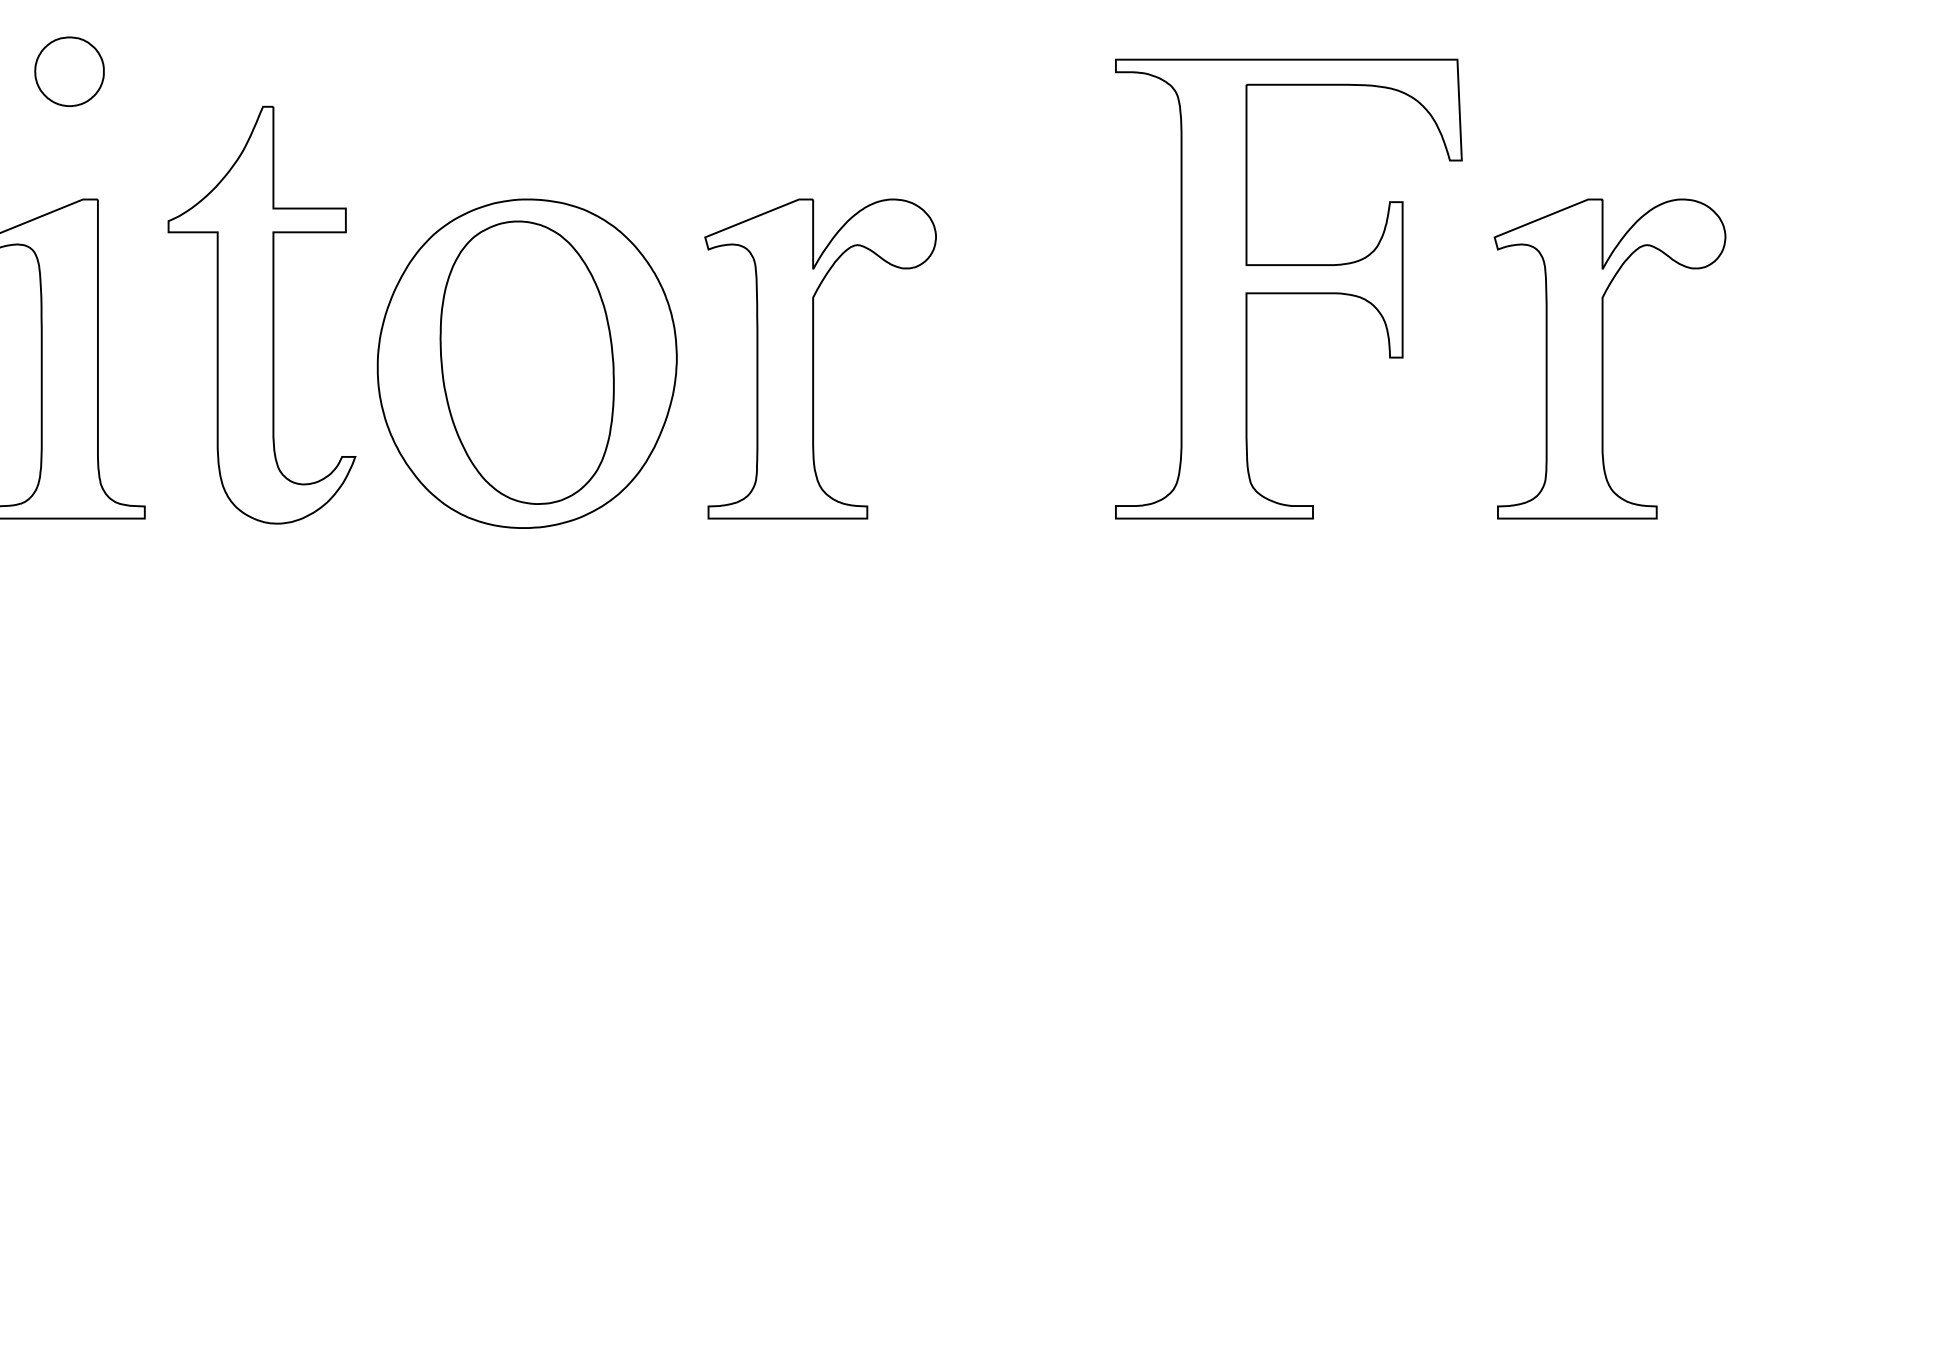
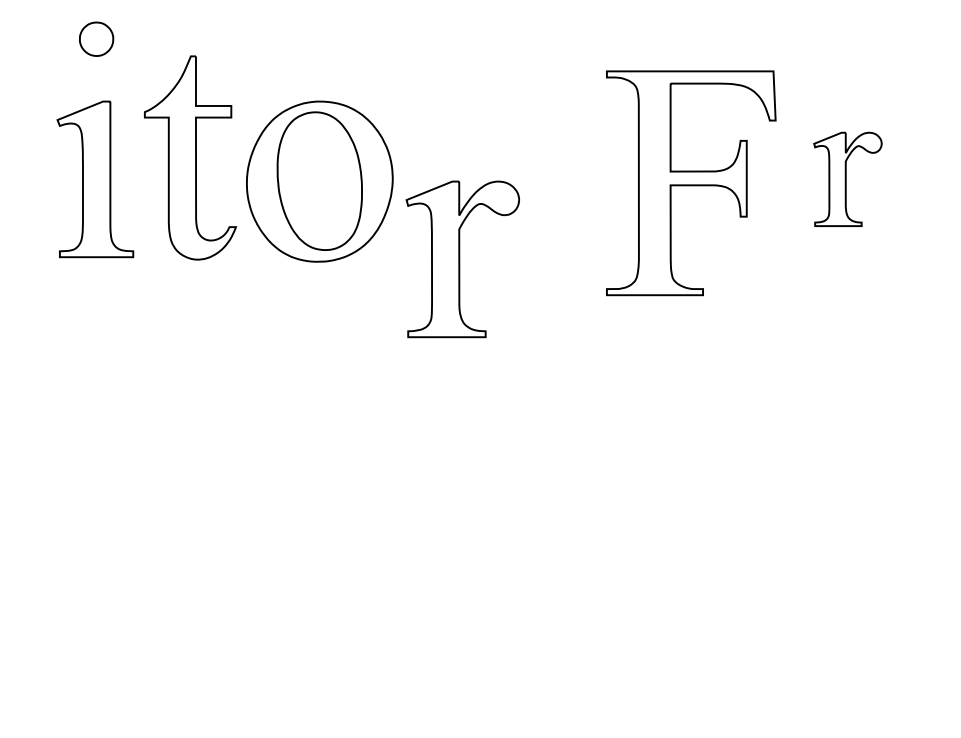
part: (1289, 289) -> (691, 183), moved
part: (819, 359) -> (462, 259), moved
part: (1609, 359) -> (847, 179), size x0.6

